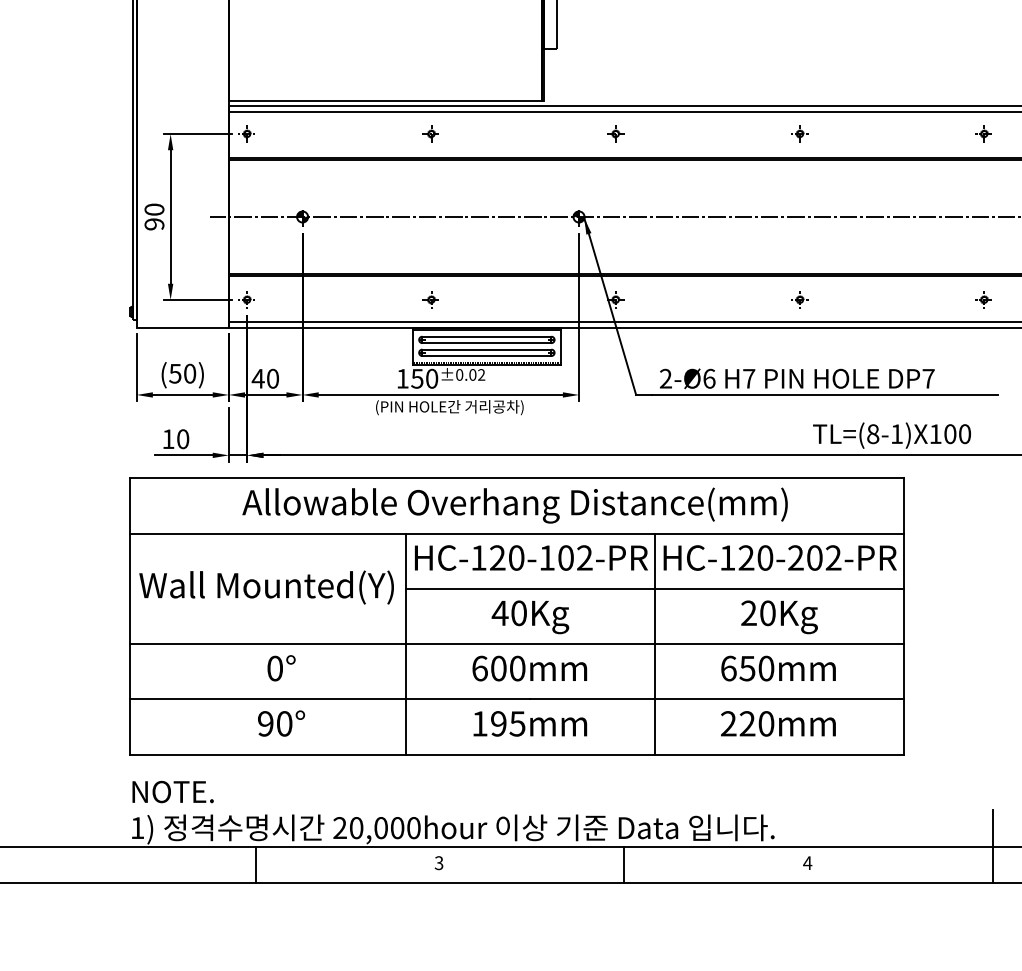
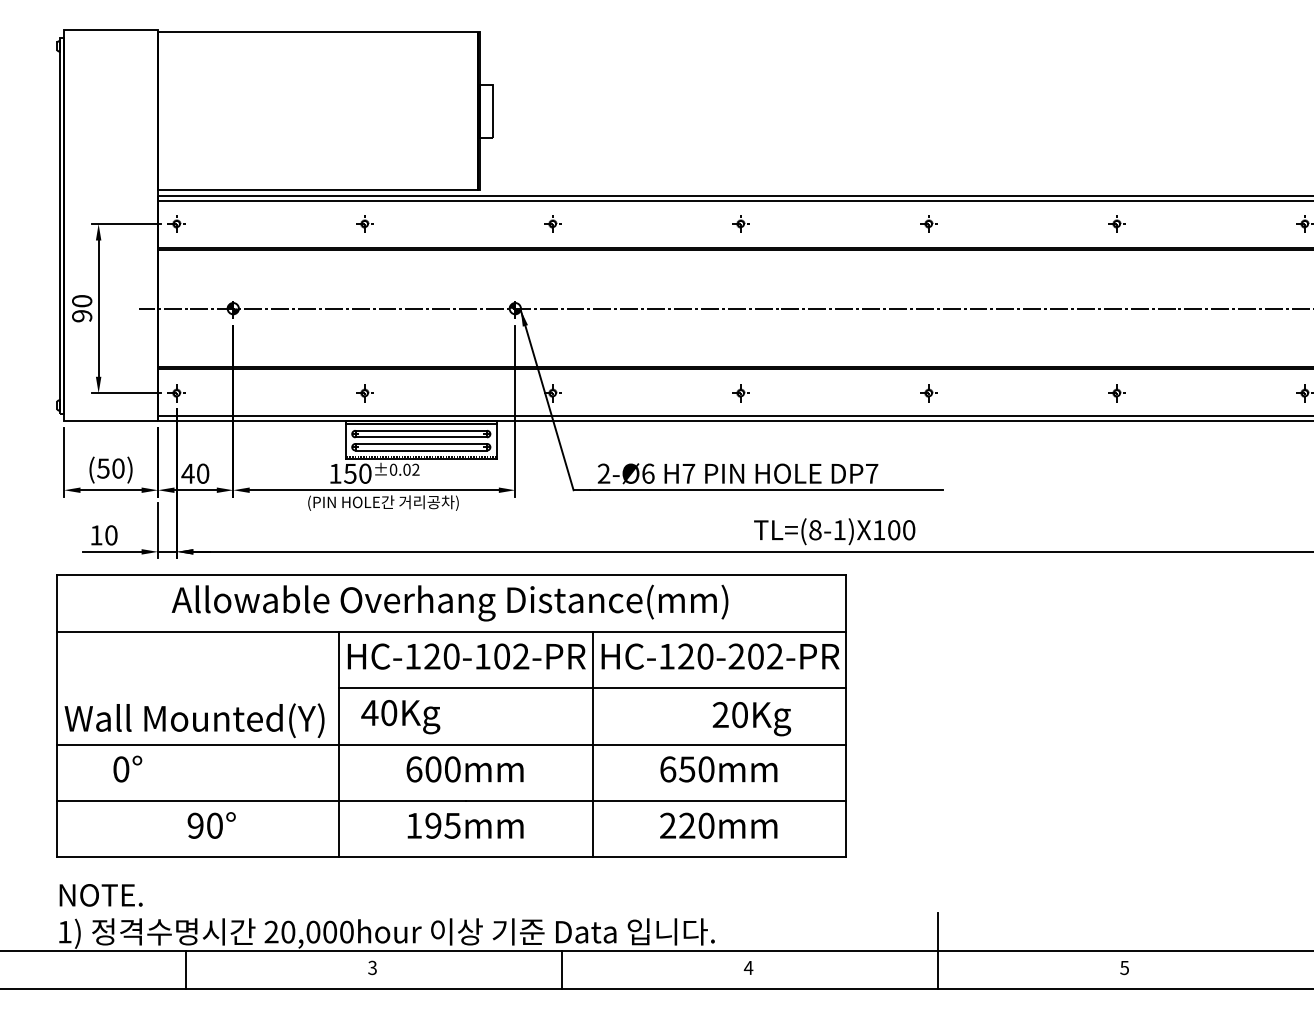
text: (266, 587) -> (194, 720), moved
text: (530, 617) -> (400, 717), moved
text: (779, 617) -> (751, 719), moved
text: (281, 667) -> (127, 768), moved

